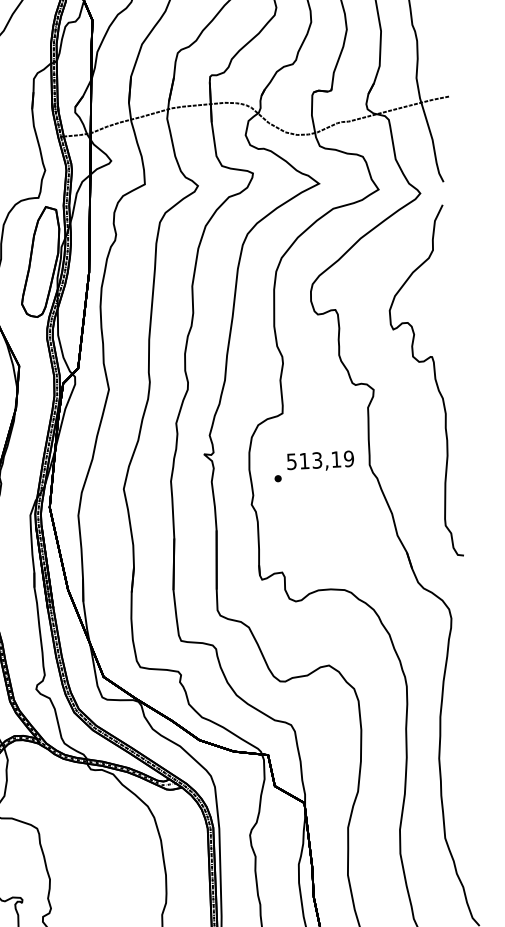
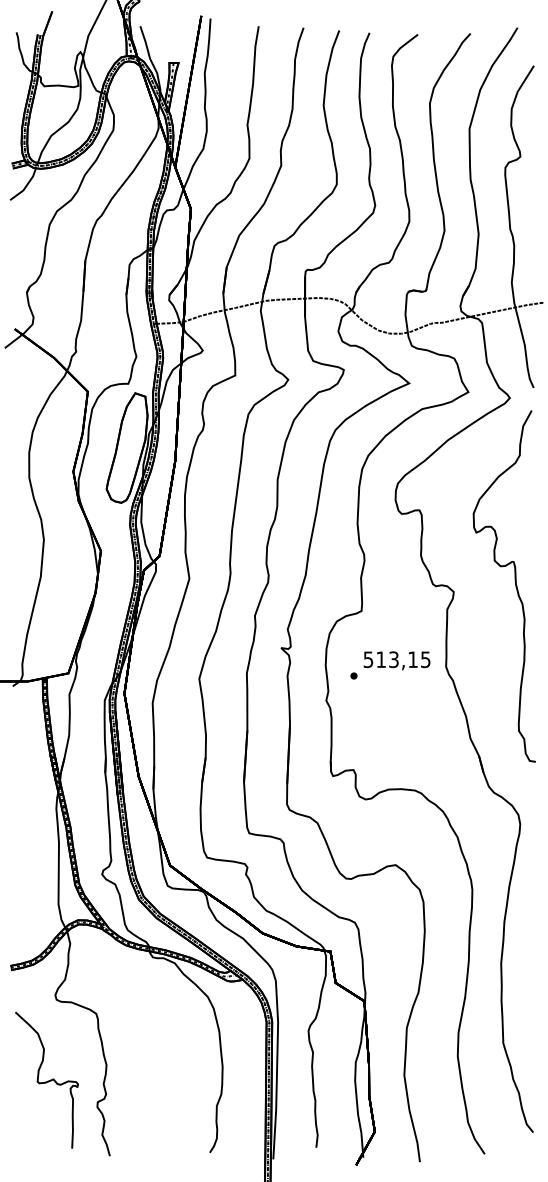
text: (348, 458) -> (425, 659), 513,19 -> 513,15

